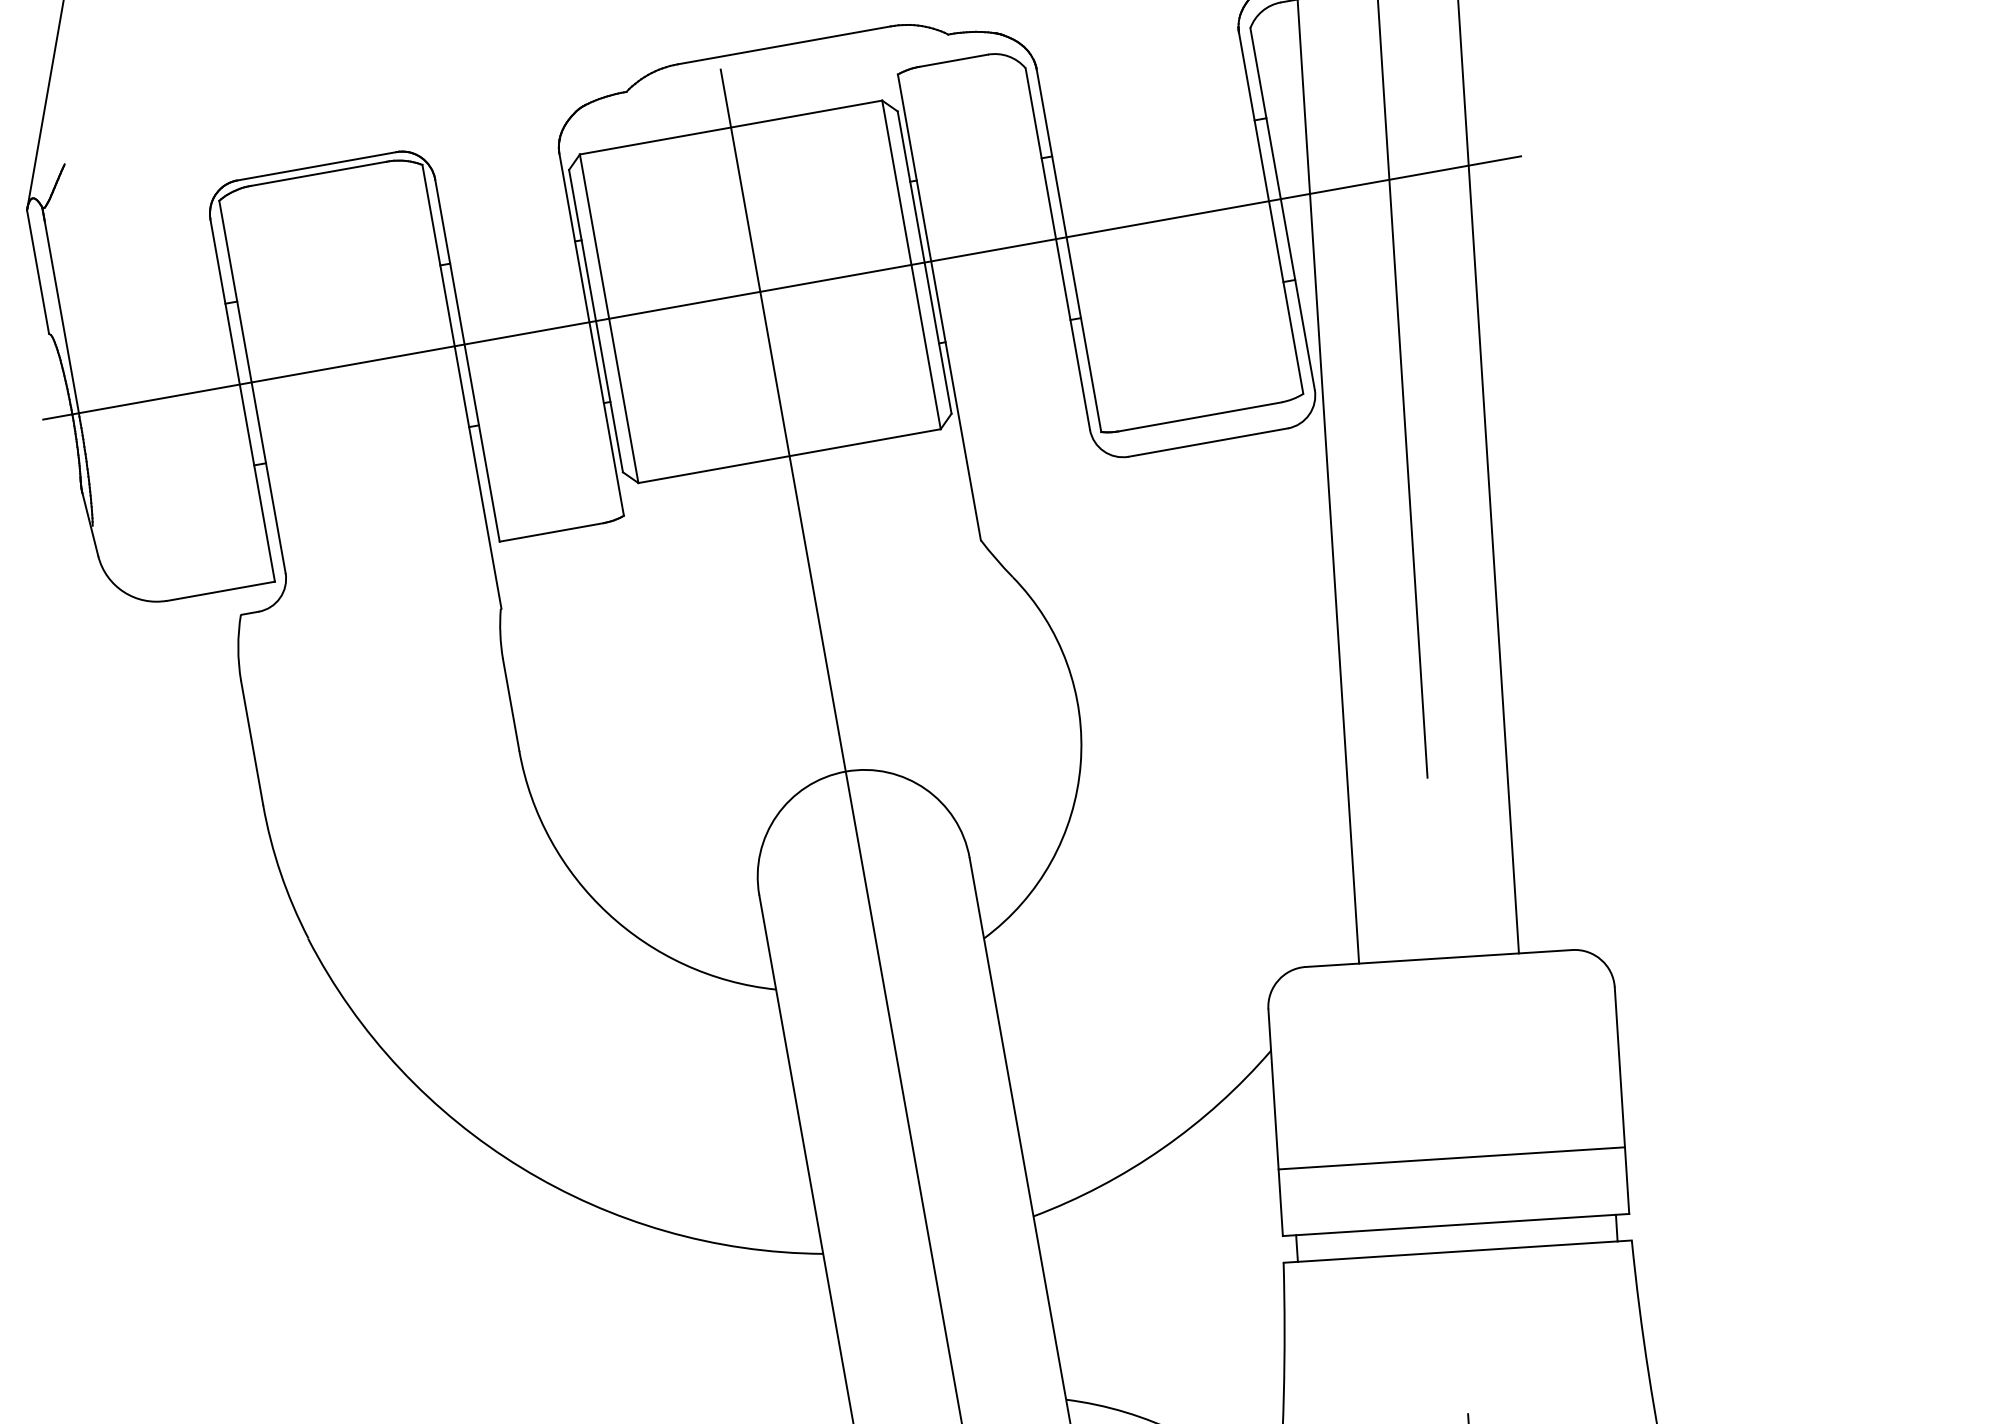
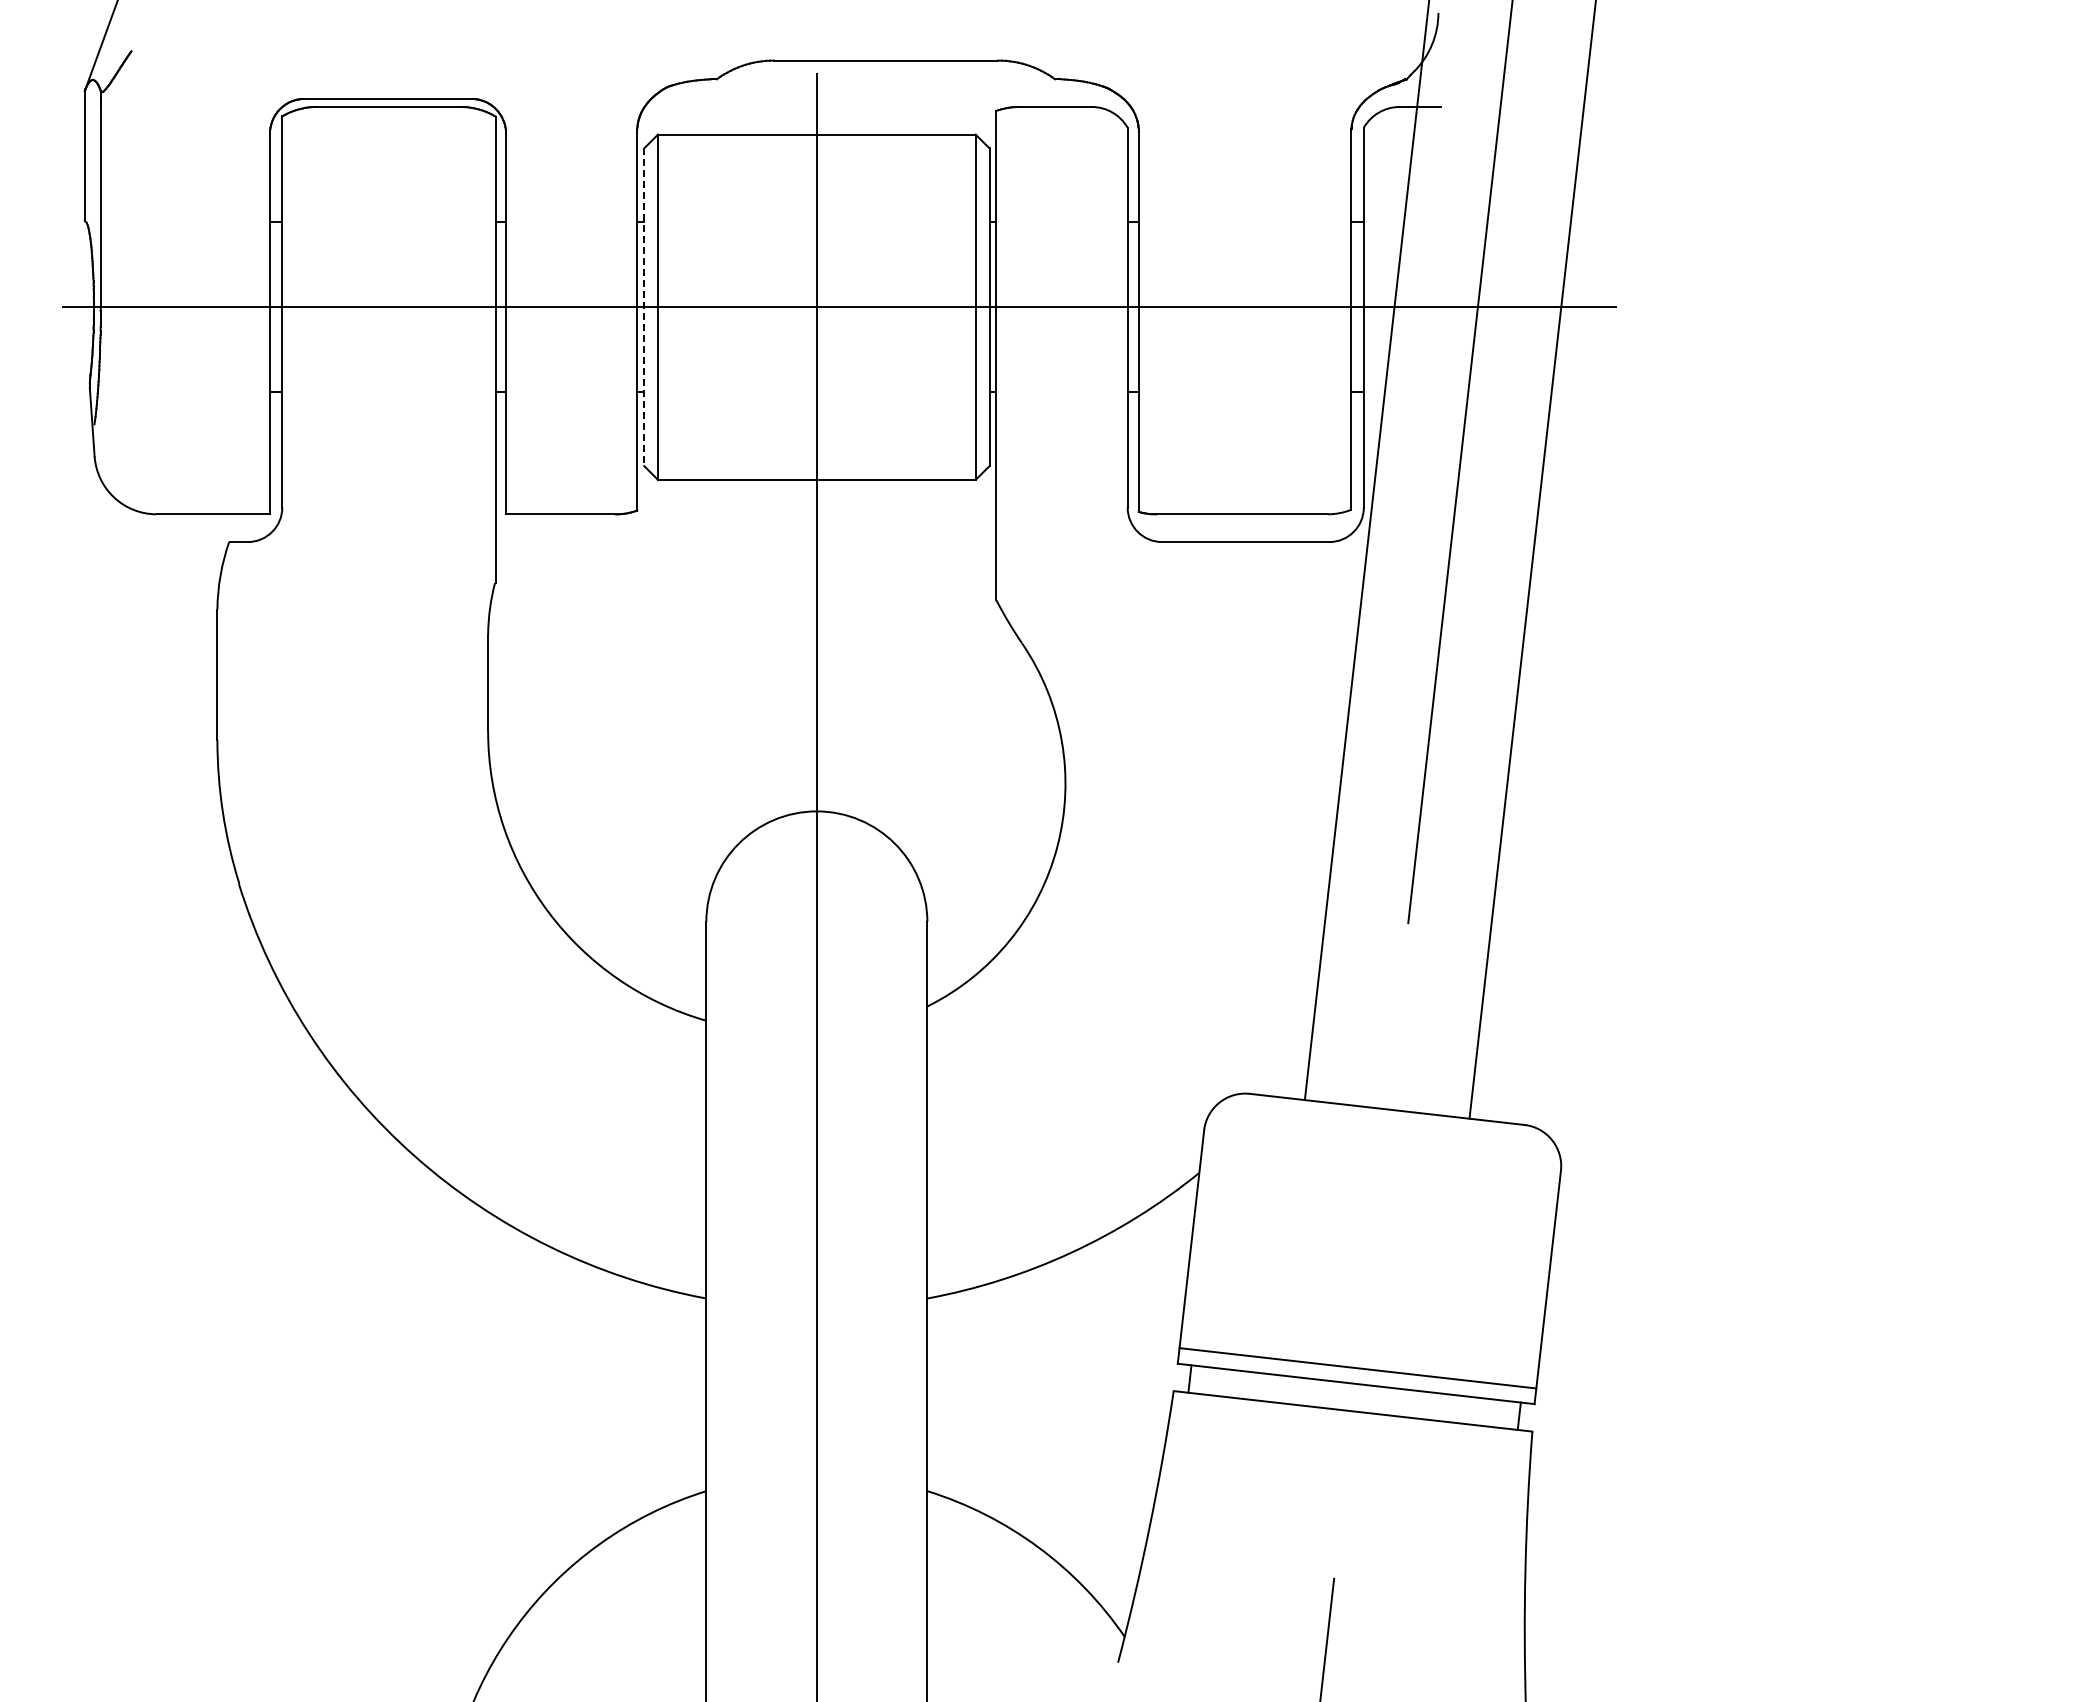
line: (596, 321) -> (644, 307), solid -> dashed
line: (1451, 1158) -> (1357, 1368), moved

